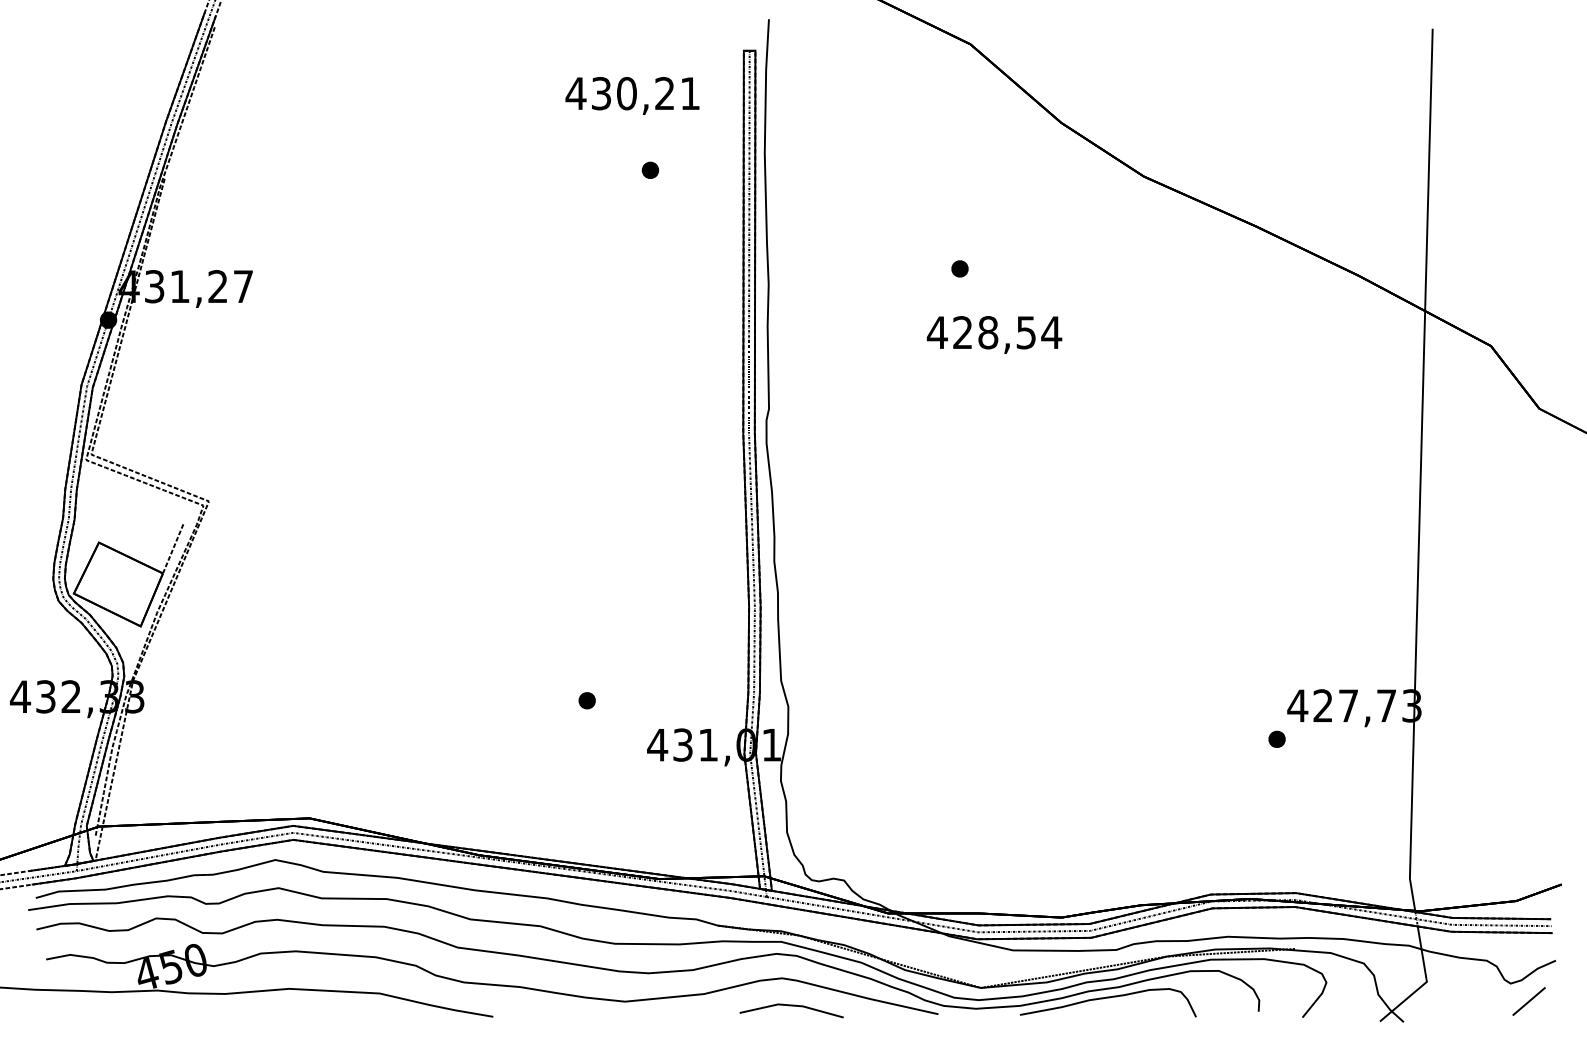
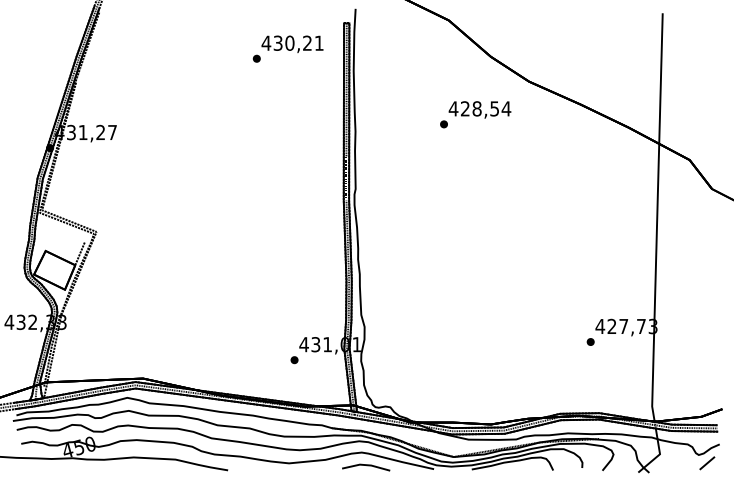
part: (649, 169) -> (256, 58), moved
text: (993, 334) -> (479, 109), moved
part: (587, 701) -> (294, 360), moved

